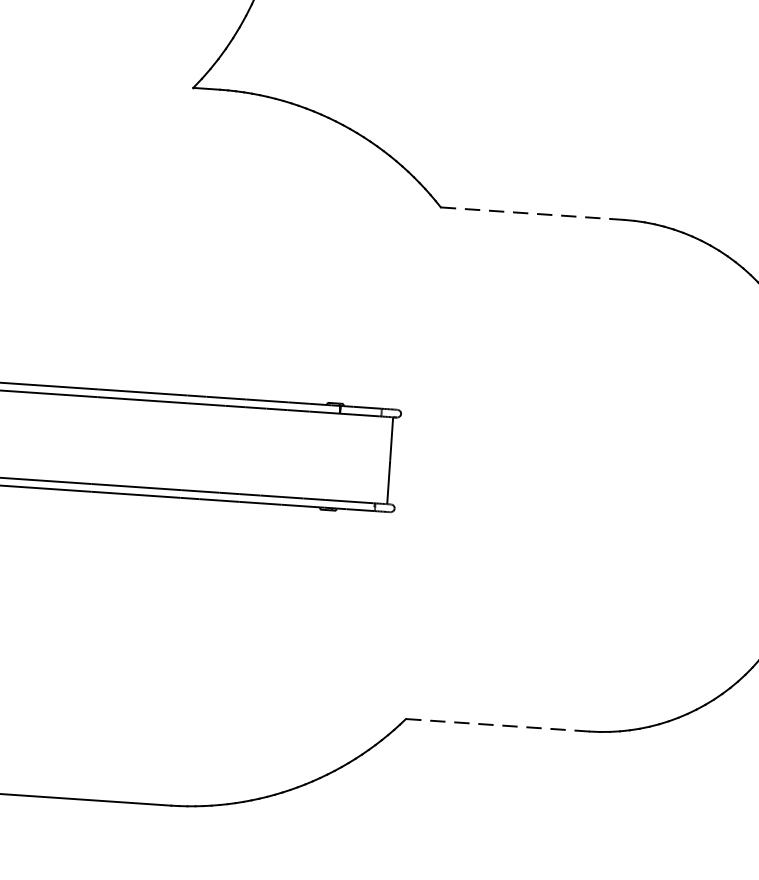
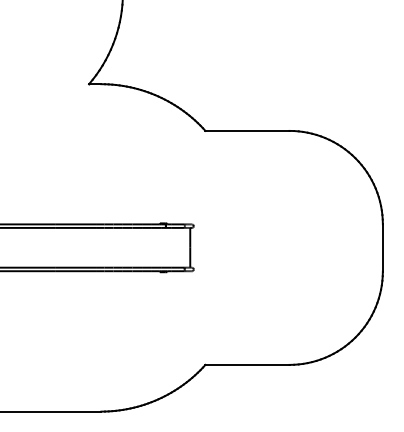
line: (532, 212) -> (247, 130), dashed -> solid
line: (497, 724) -> (247, 364), dashed -> solid

